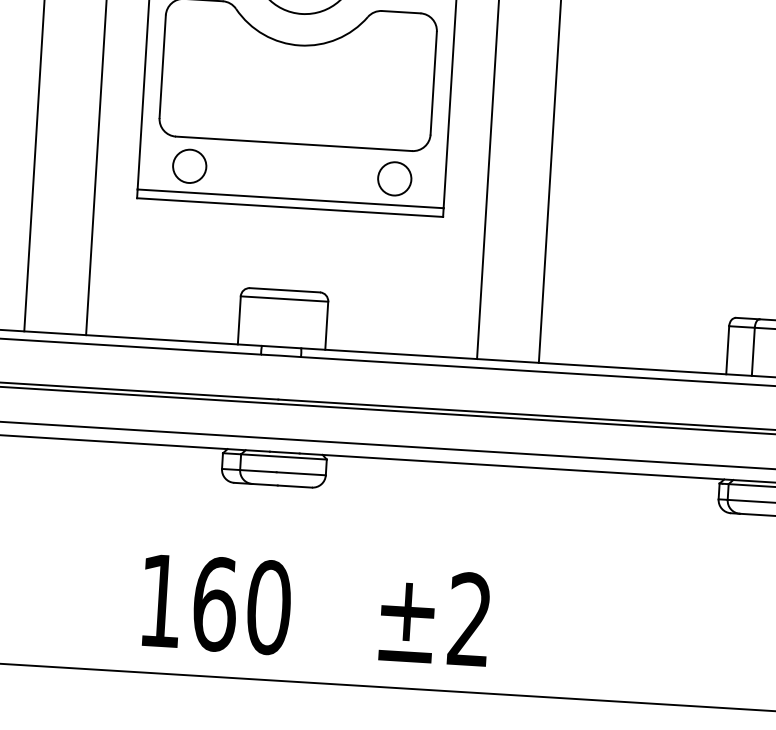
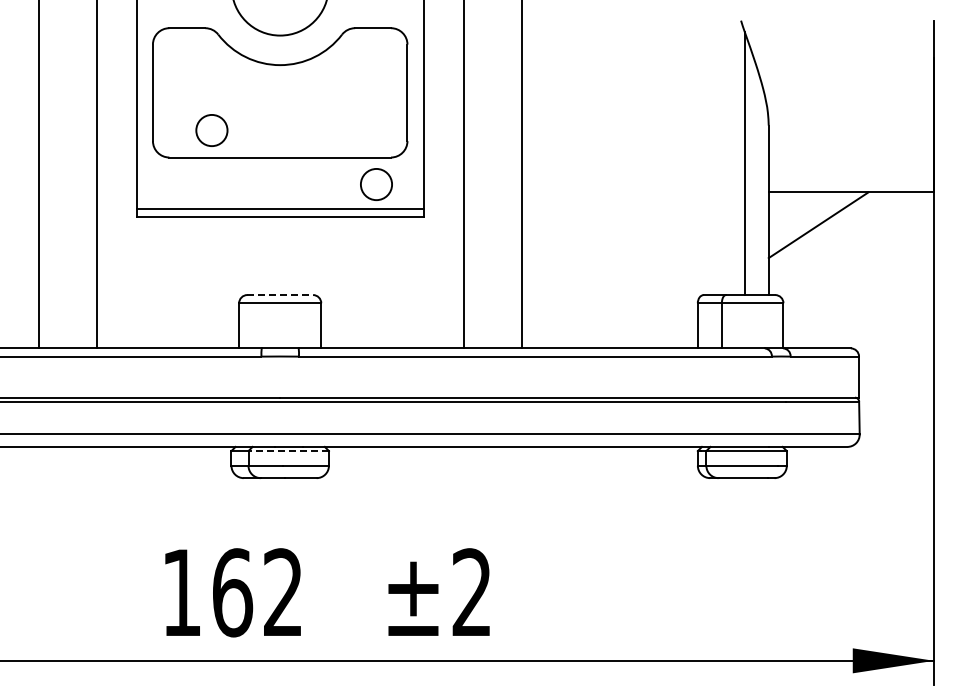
circle: (189, 166) -> (211, 130), moved
line: (285, 290) -> (280, 295), solid -> dashed
line: (283, 457) -> (288, 451), solid -> dashed
text: (269, 607) -> (283, 592), 160 -> 162

